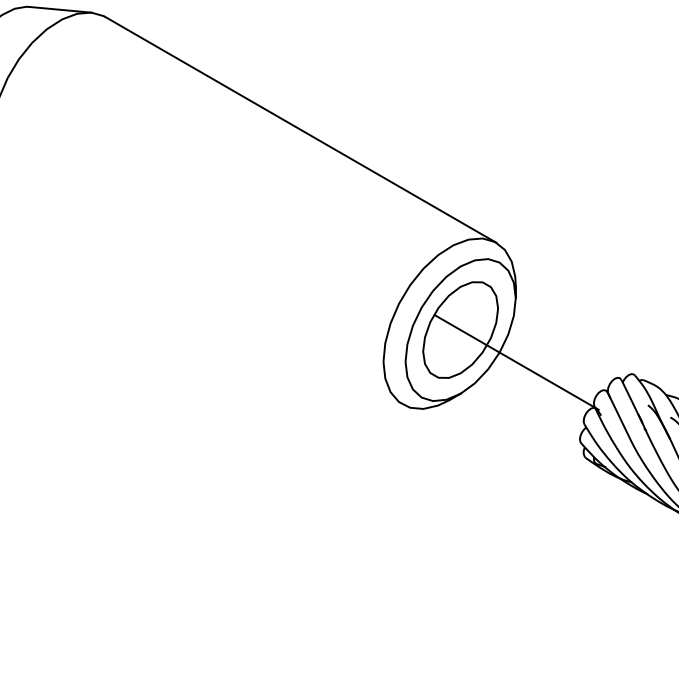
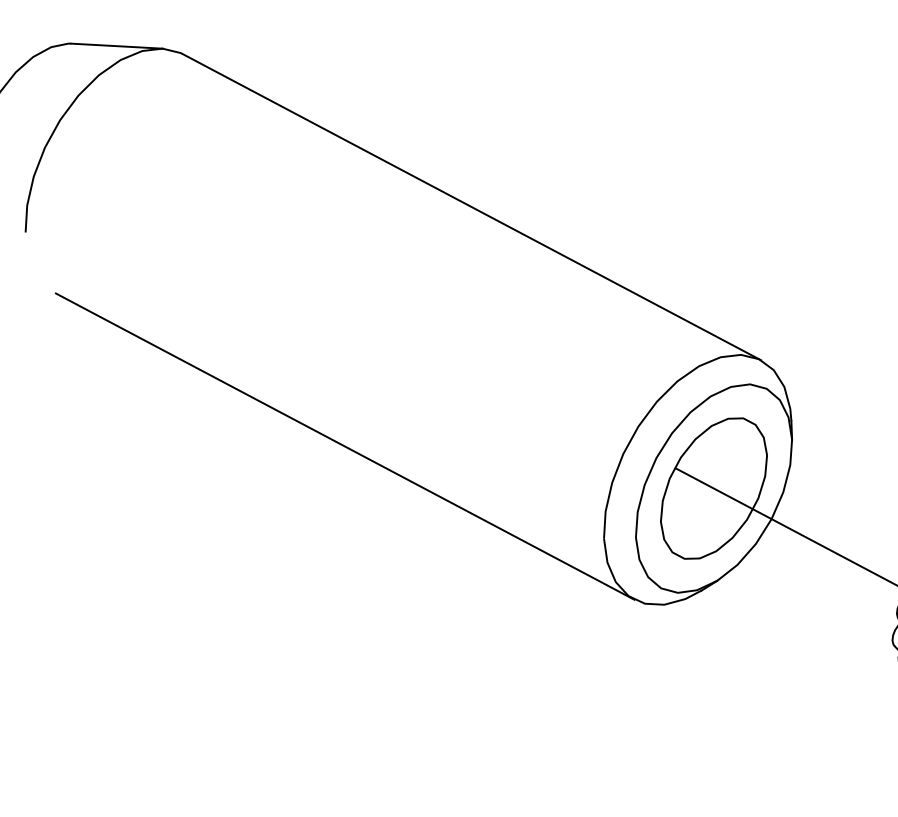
line: (206, 291) -> (344, 446), added

